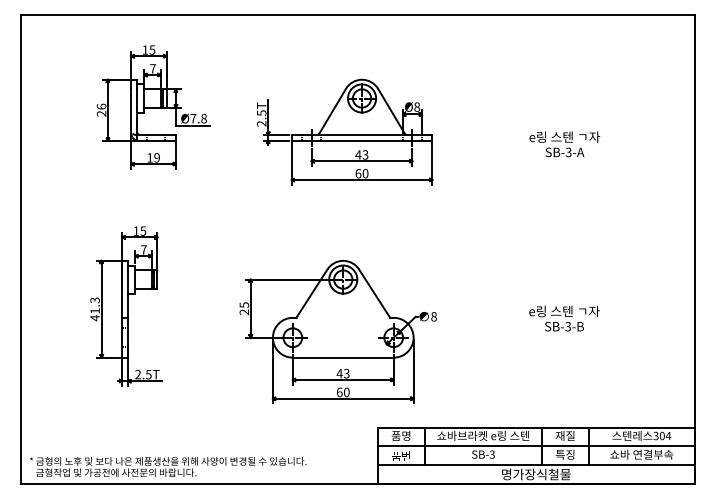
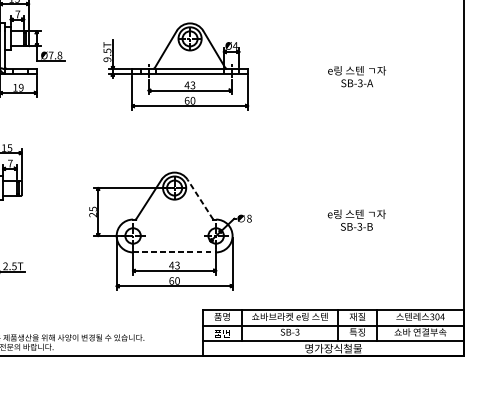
text: (417, 106) -> (235, 45), Ø8 -> Ø4
text: (261, 123) -> (107, 59), 2.5T -> 9.5T
line: (374, 293) -> (200, 199), solid -> dashed
line: (343, 357) -> (174, 252), solid -> dashed

